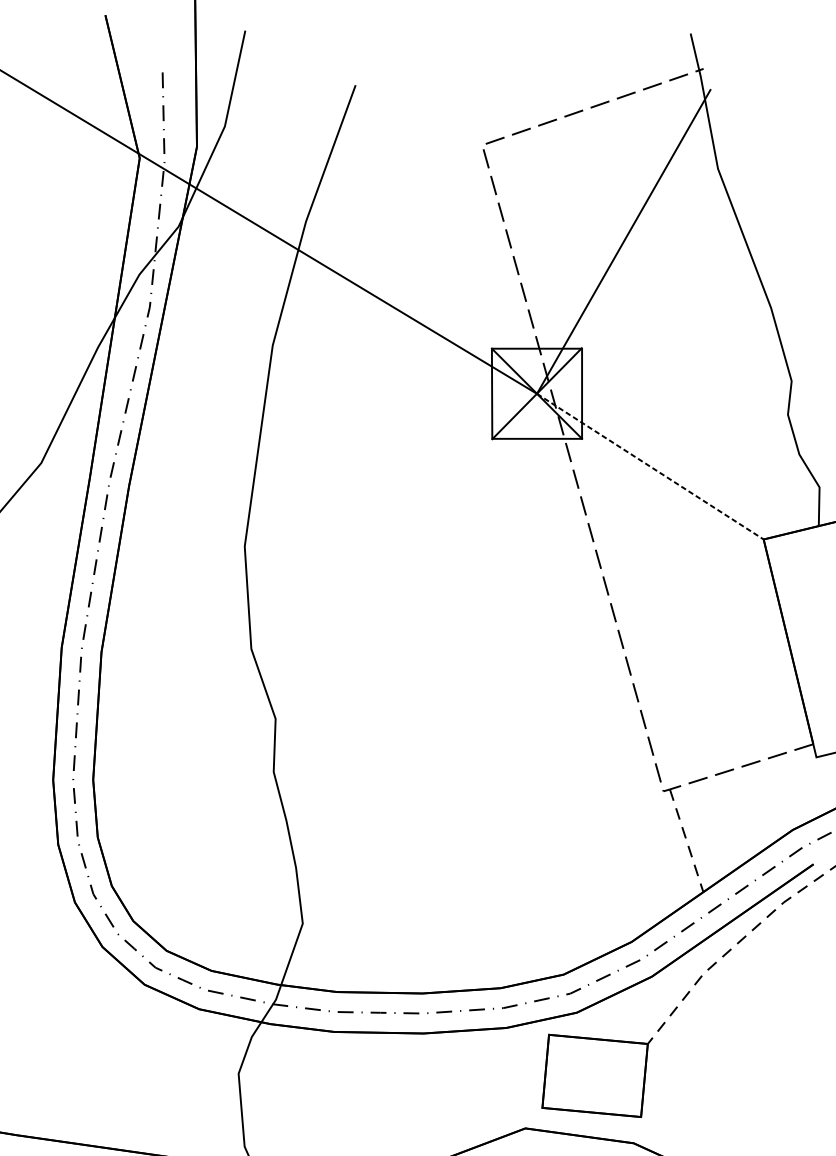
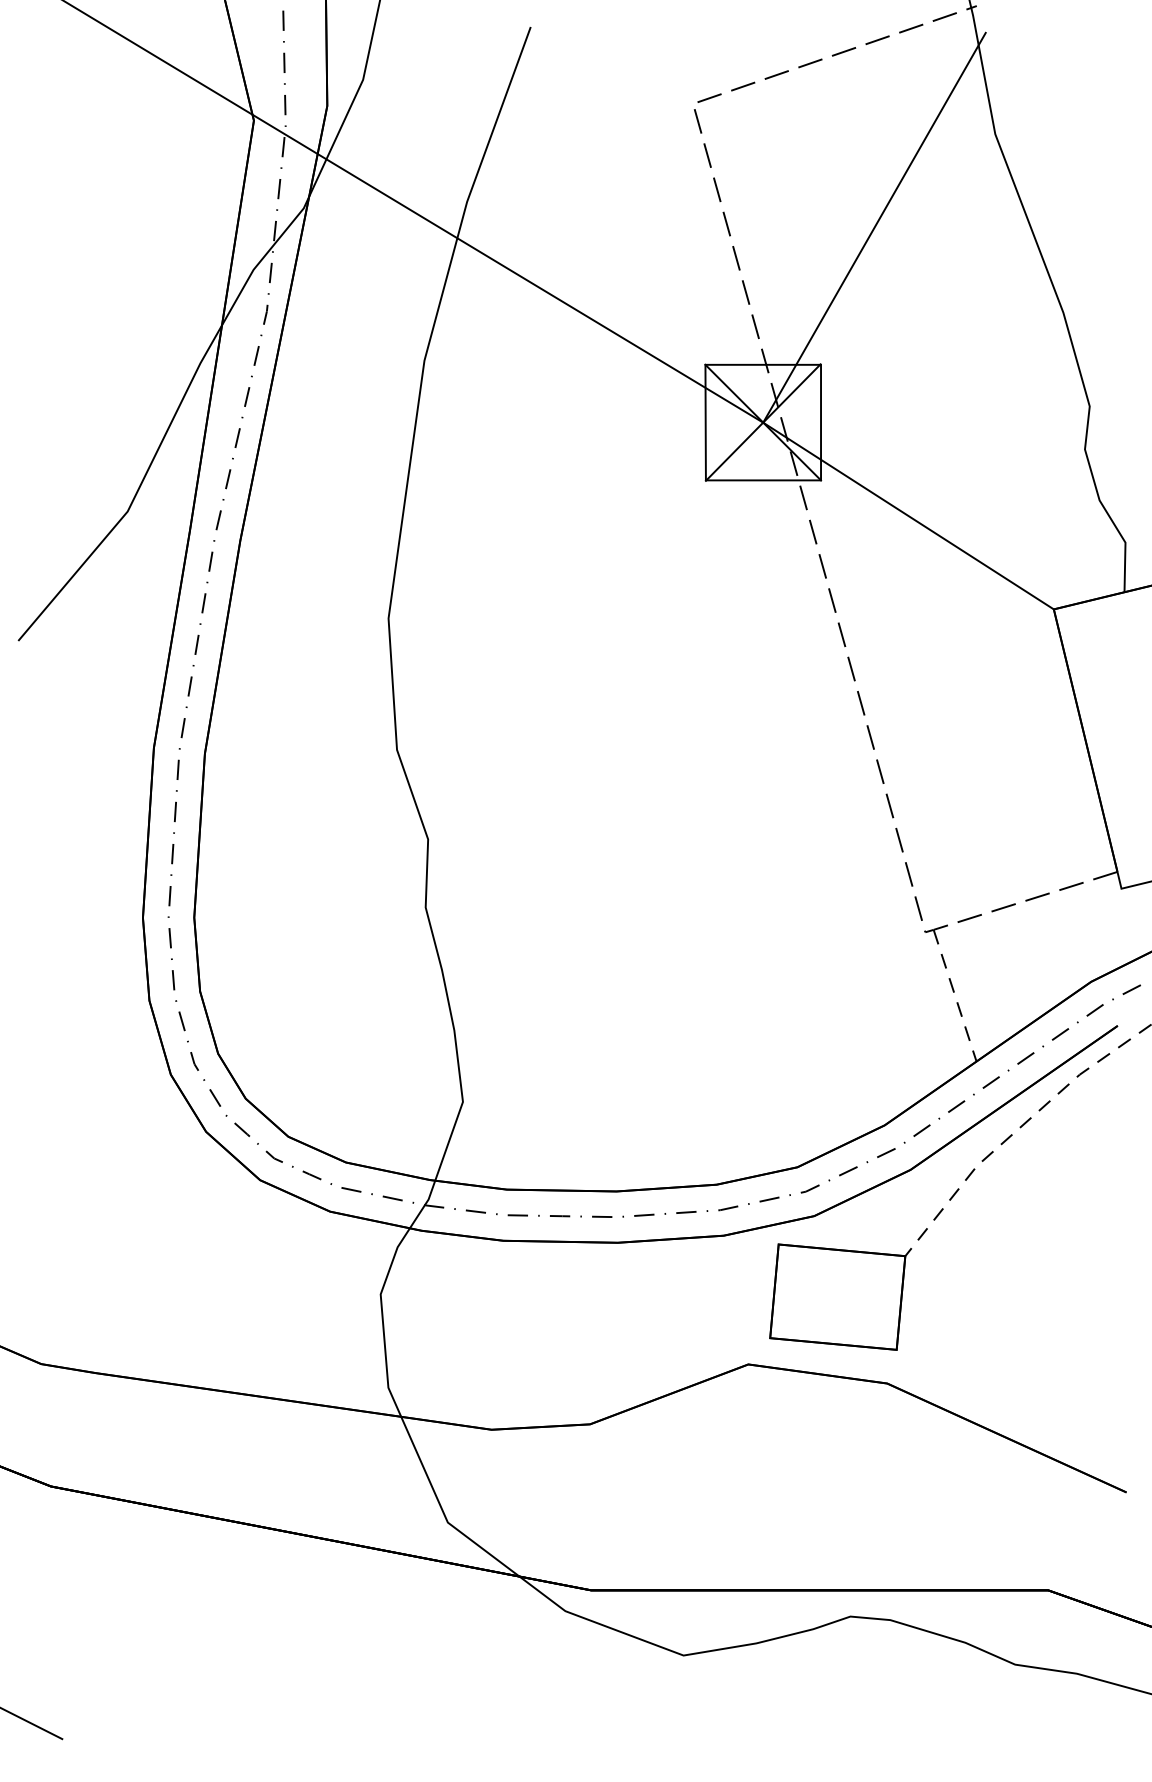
line: (650, 467) -> (908, 516), dashed -> solid

